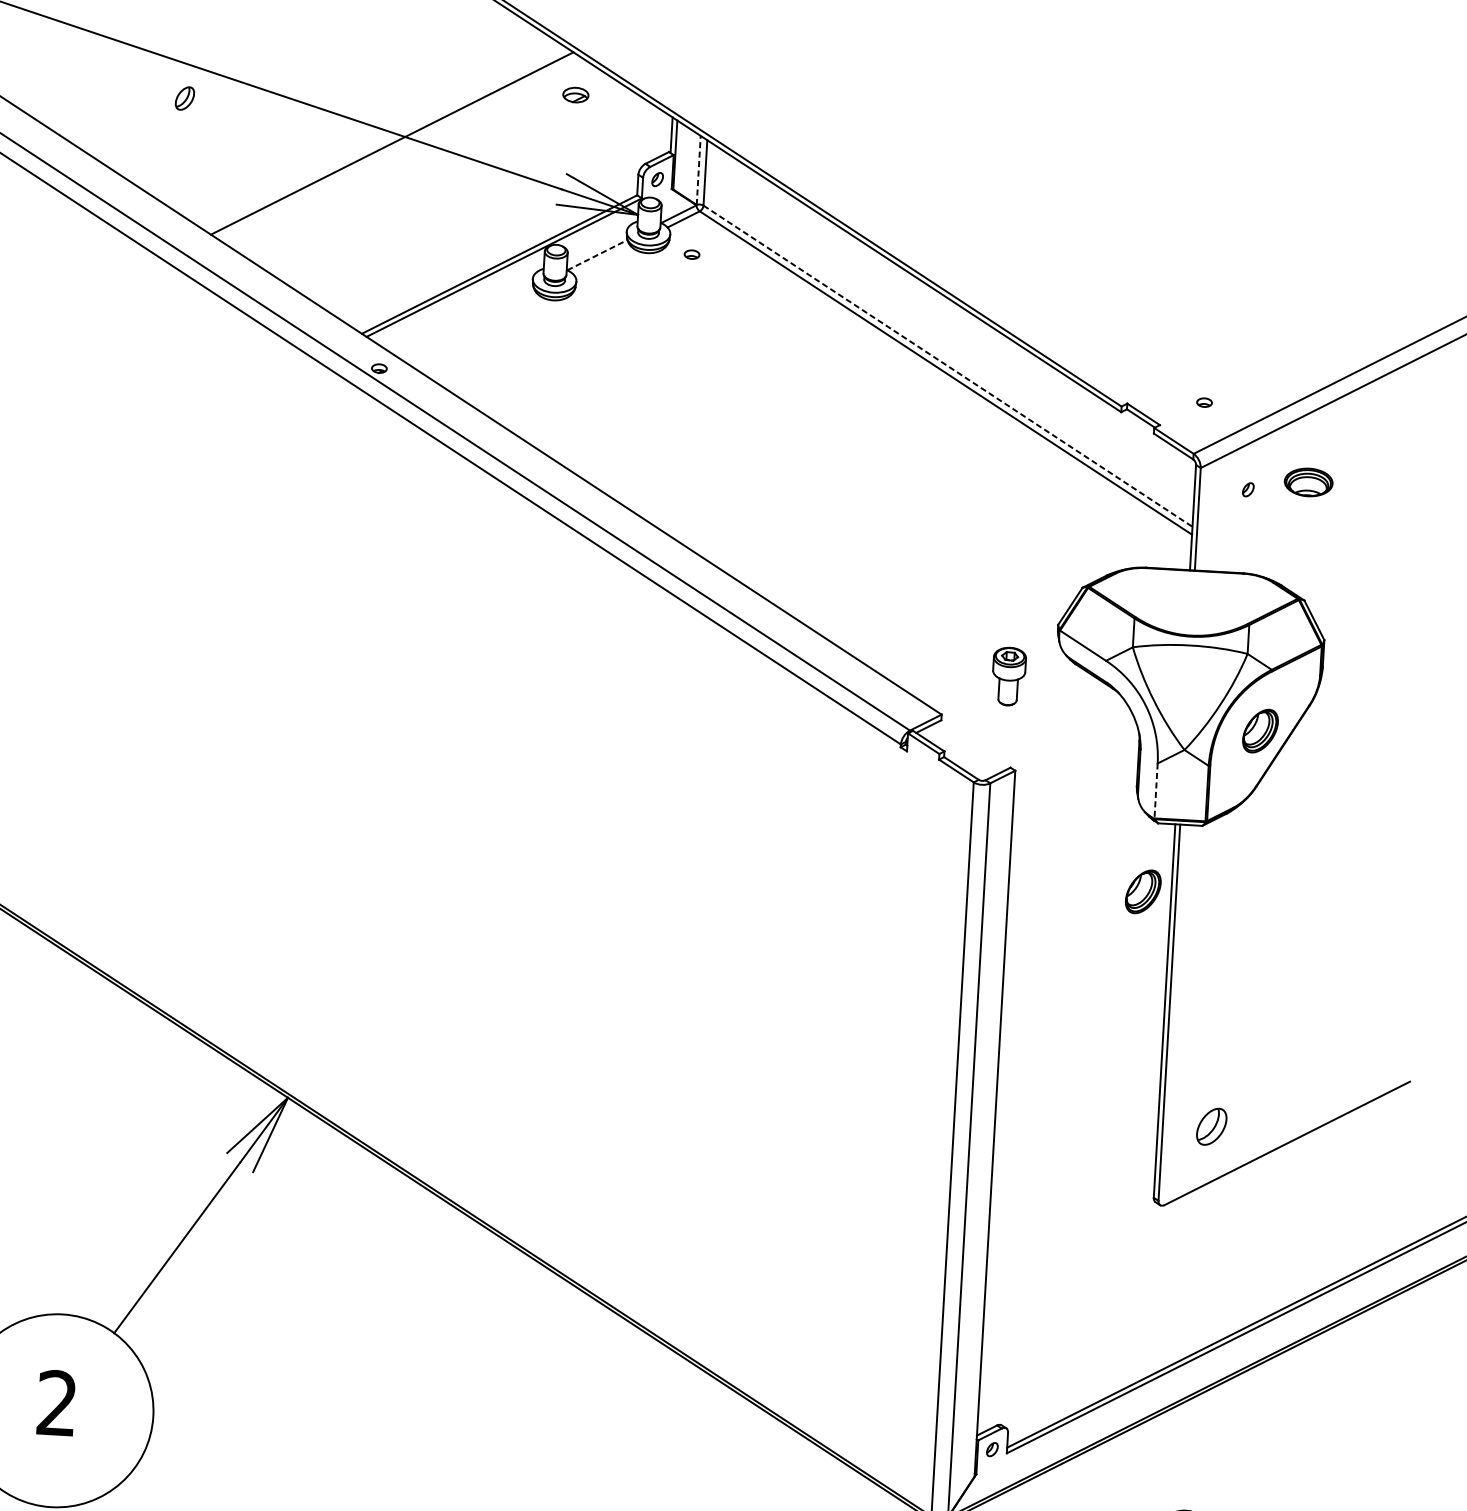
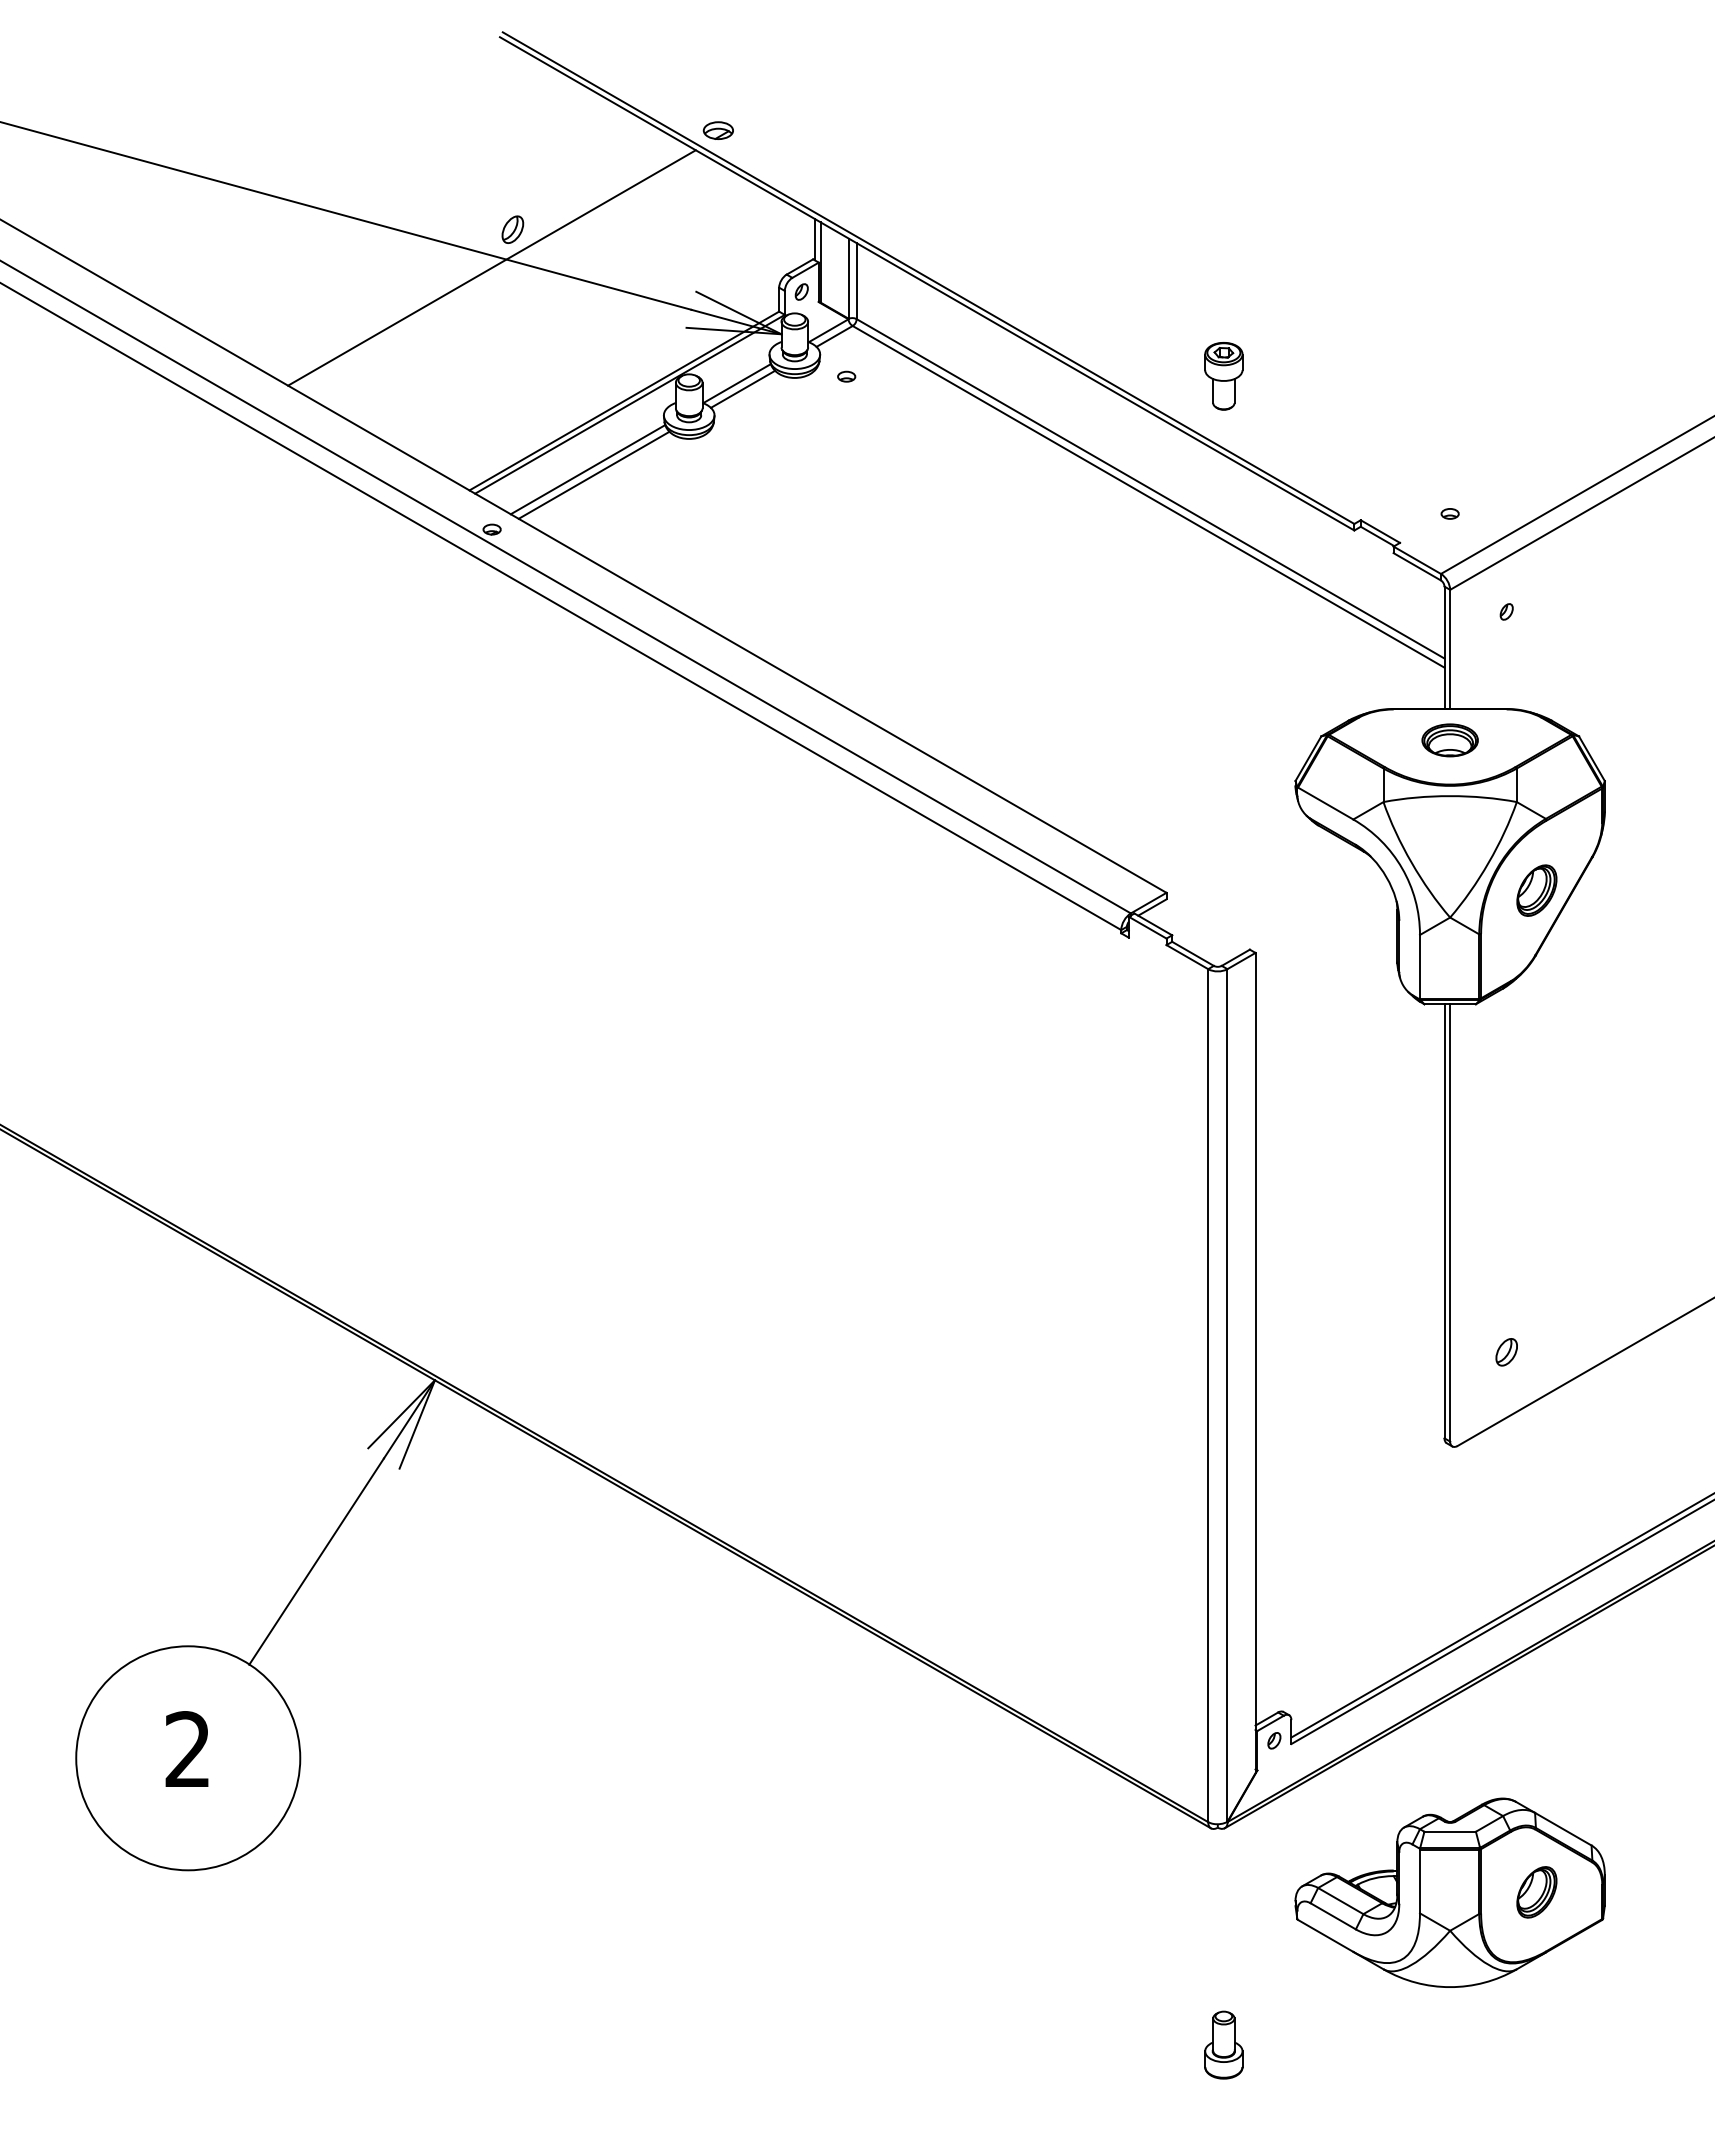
part: (575, 94) -> (717, 130), moved
part: (184, 98) -> (512, 229), moved
line: (698, 170) -> (848, 278), dashed -> solid
line: (597, 255) -> (737, 383), dashed -> solid
line: (601, 259) -> (742, 388), added
line: (464, 321) -> (587, 469), added
line: (469, 326) -> (593, 474), added
line: (948, 366) -> (1151, 489), dashed -> solid
part: (1308, 482) -> (1449, 740), moved
part: (1008, 676) -> (1223, 376), moved
line: (1155, 790) -> (1419, 966), dashed -> solid
part: (1142, 891) -> (1411, 1084), removed
part: (1211, 1127) -> (1506, 1352), size x0.62

